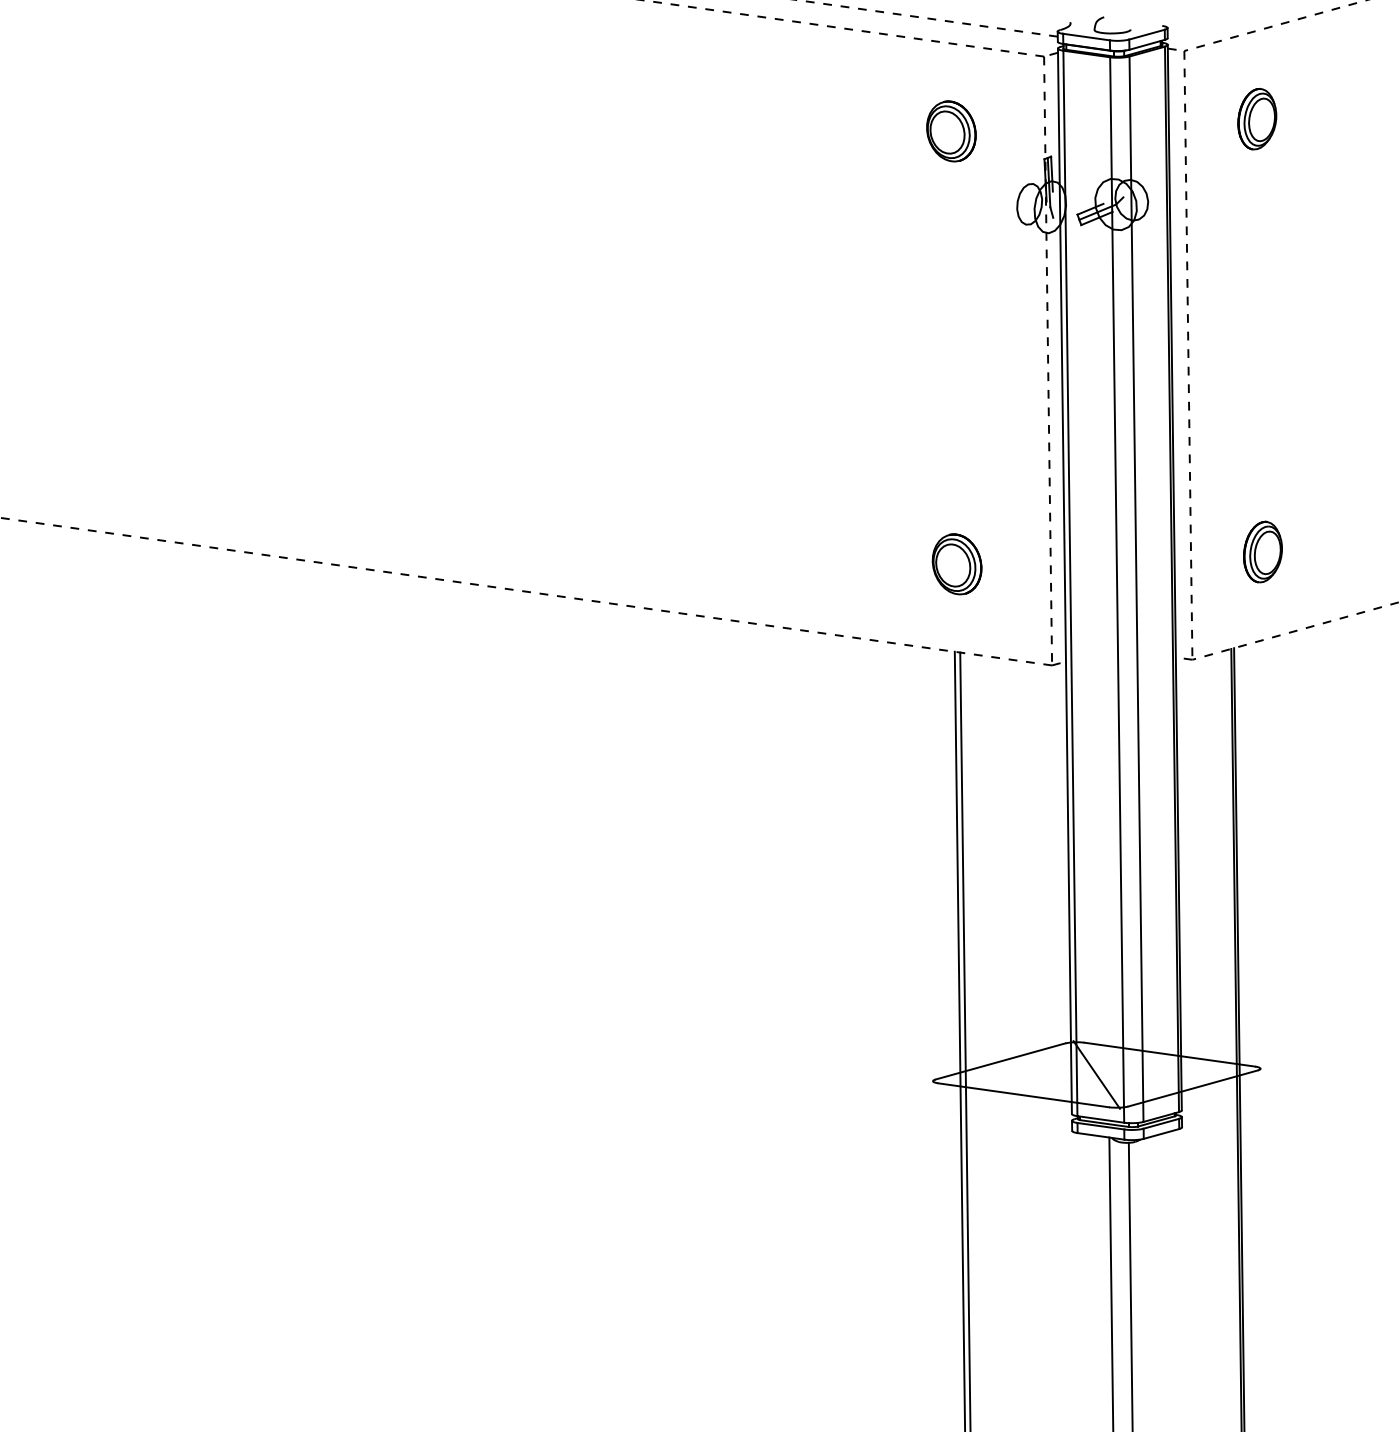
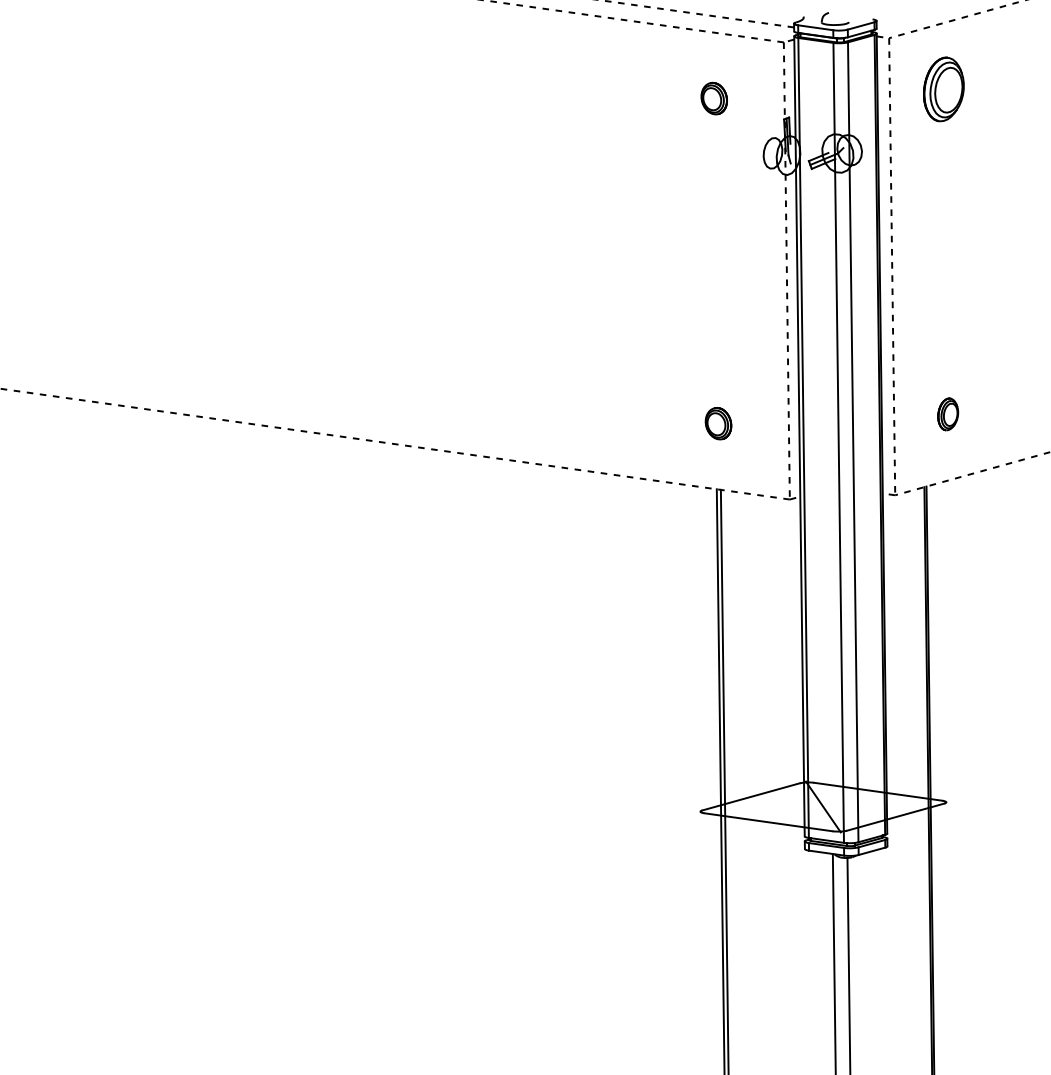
part: (1257, 118) -> (944, 88), size x1.4
part: (951, 131) -> (714, 98), size x0.7
part: (1262, 551) -> (947, 413), size x0.7
part: (956, 564) -> (718, 423), size x0.7

